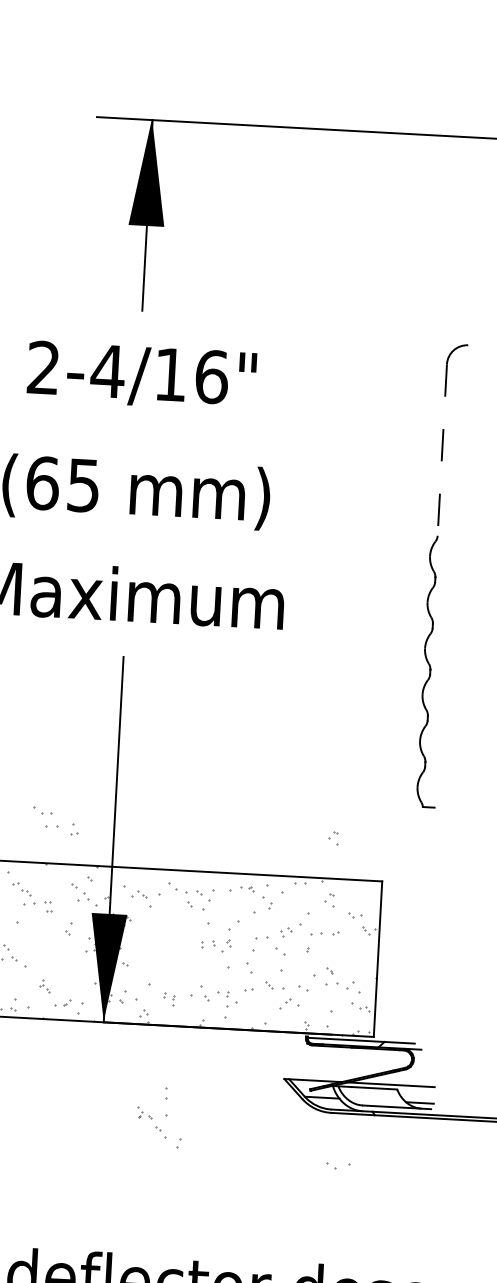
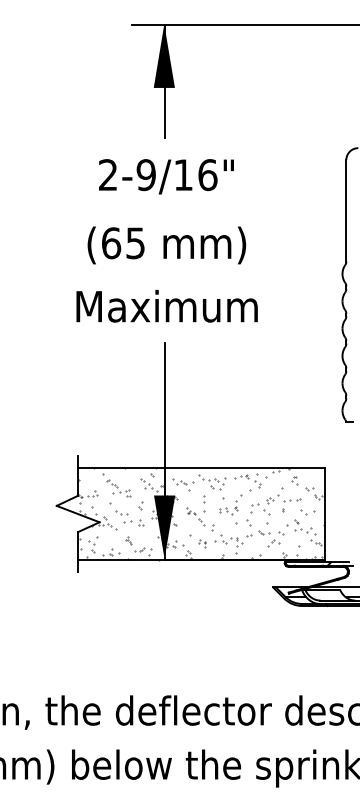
text: (108, 372) -> (146, 175), 2-4/16" -> 2-9/16"
line: (442, 449) -> (346, 210), dashed -> solid
part: (55, 821) -> (129, 518), moved
part: (333, 837) -> (294, 443), removed
part: (159, 1118) -> (200, 513), moved
part: (337, 1166) -> (307, 512), moved

